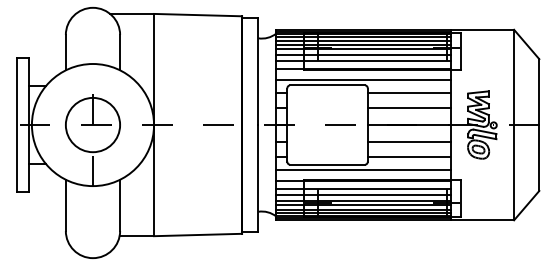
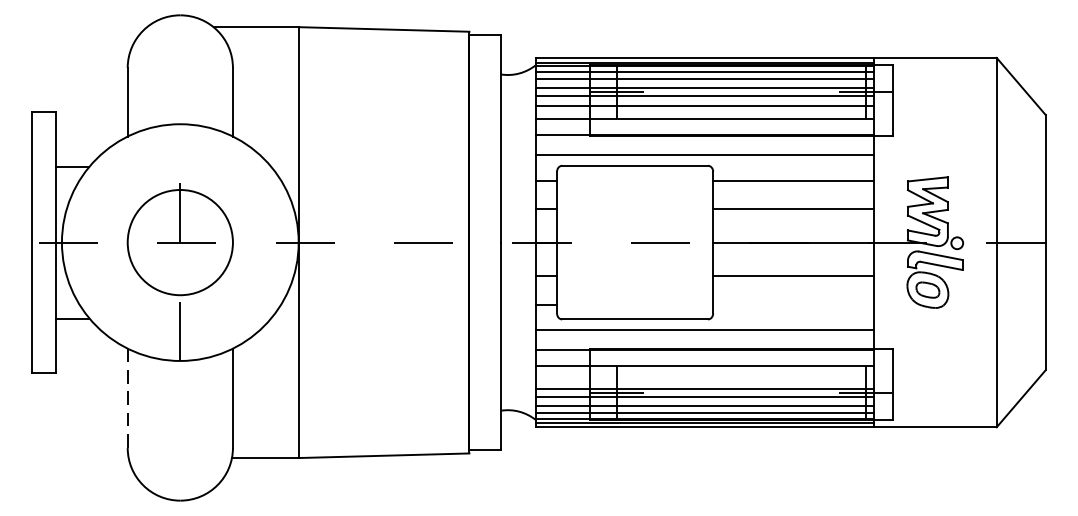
line: (408, 157) -> (792, 305), removed
line: (363, 195) -> (704, 379), removed
line: (65, 205) -> (127, 398), solid -> dashed

